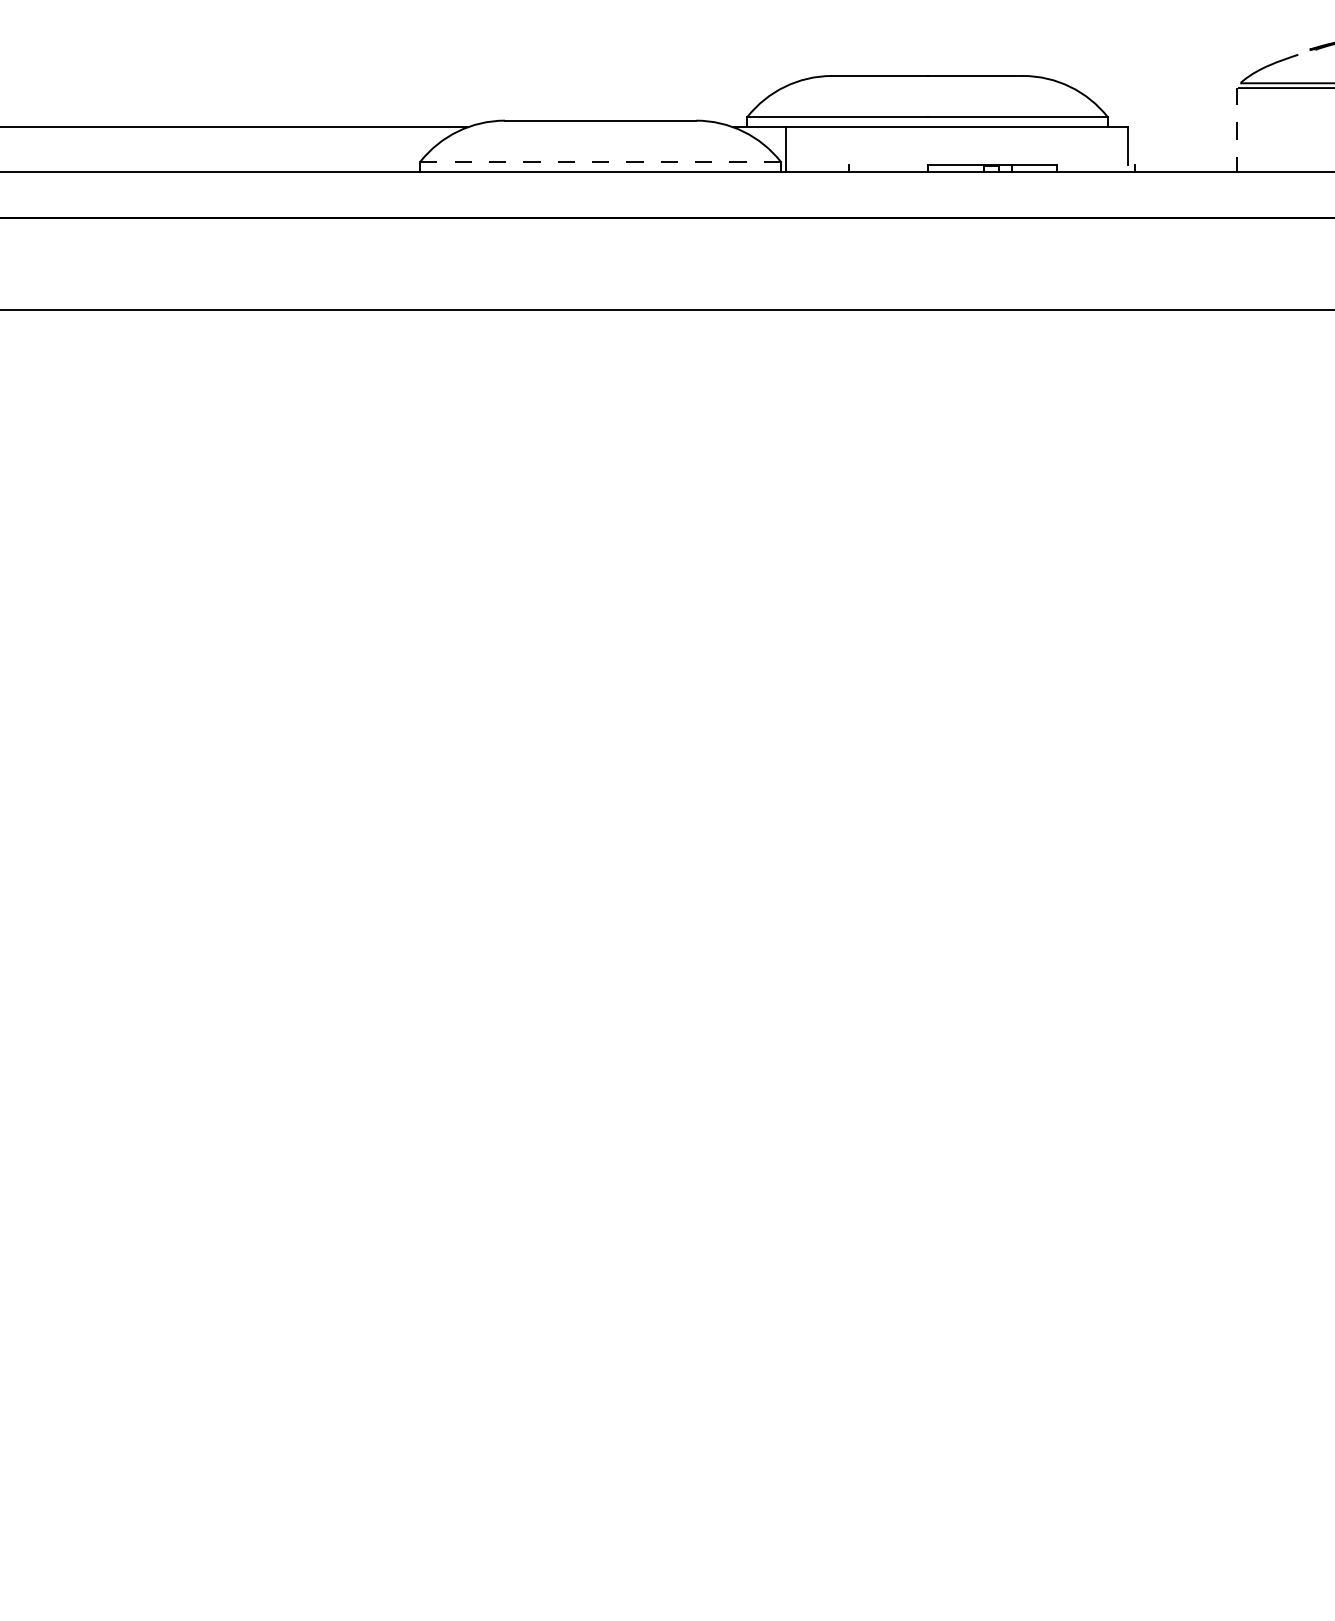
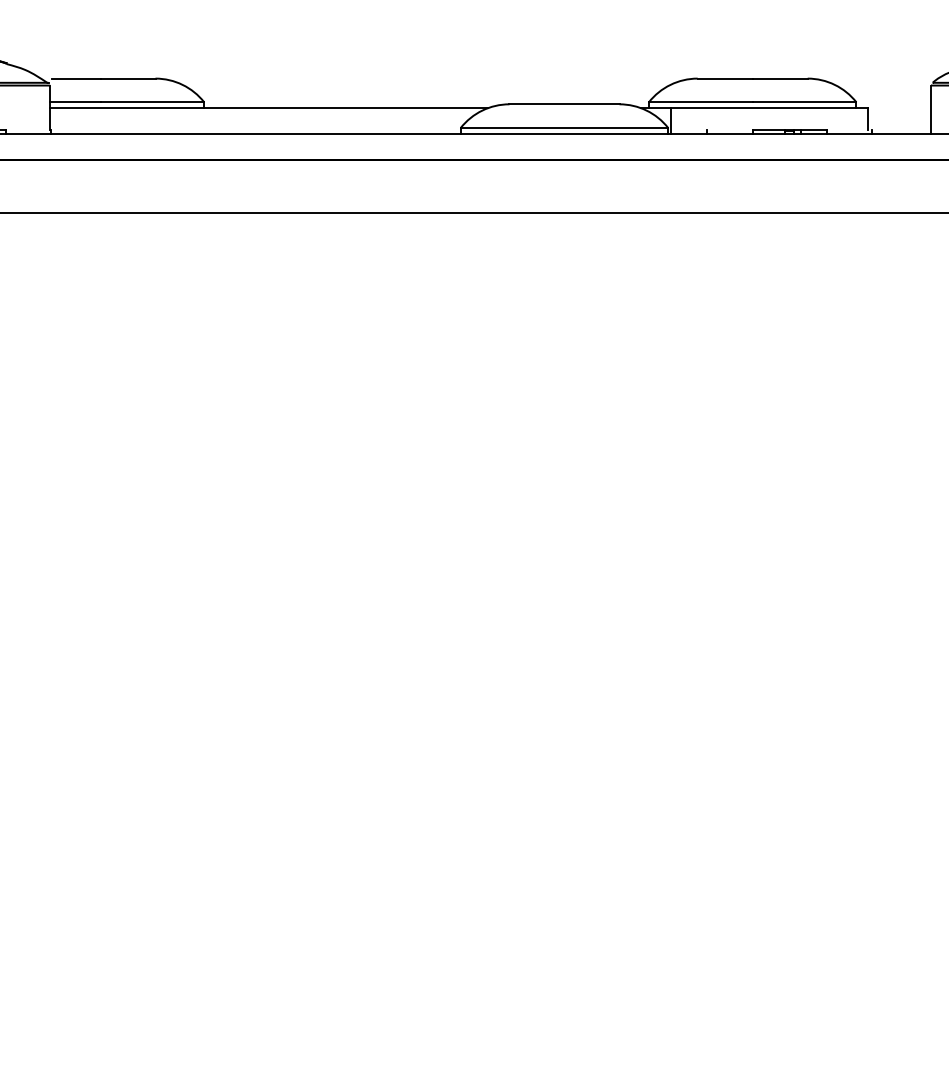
line: (1236, 131) -> (930, 110), dashed -> solid
line: (600, 162) -> (564, 128), dashed -> solid

